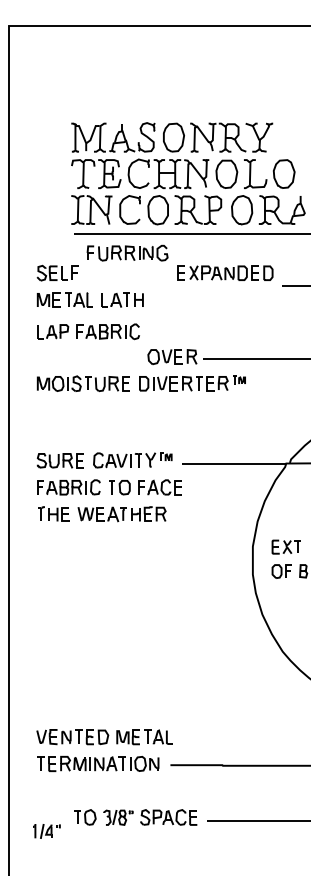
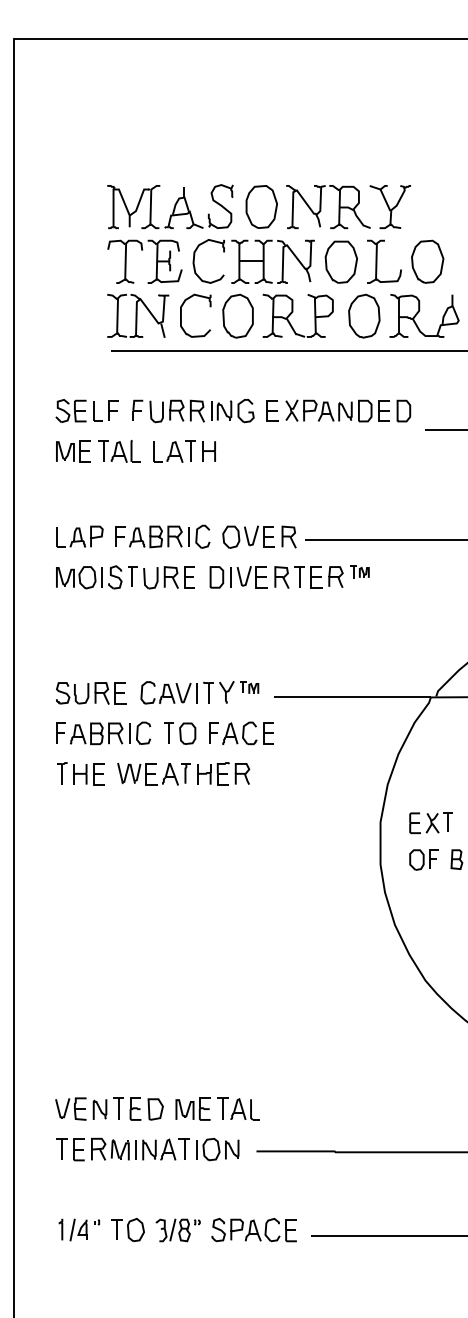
part: (127, 252) -> (193, 409), moved
part: (88, 331) -> (133, 536), moved
part: (46, 831) -> (78, 1230), moved

